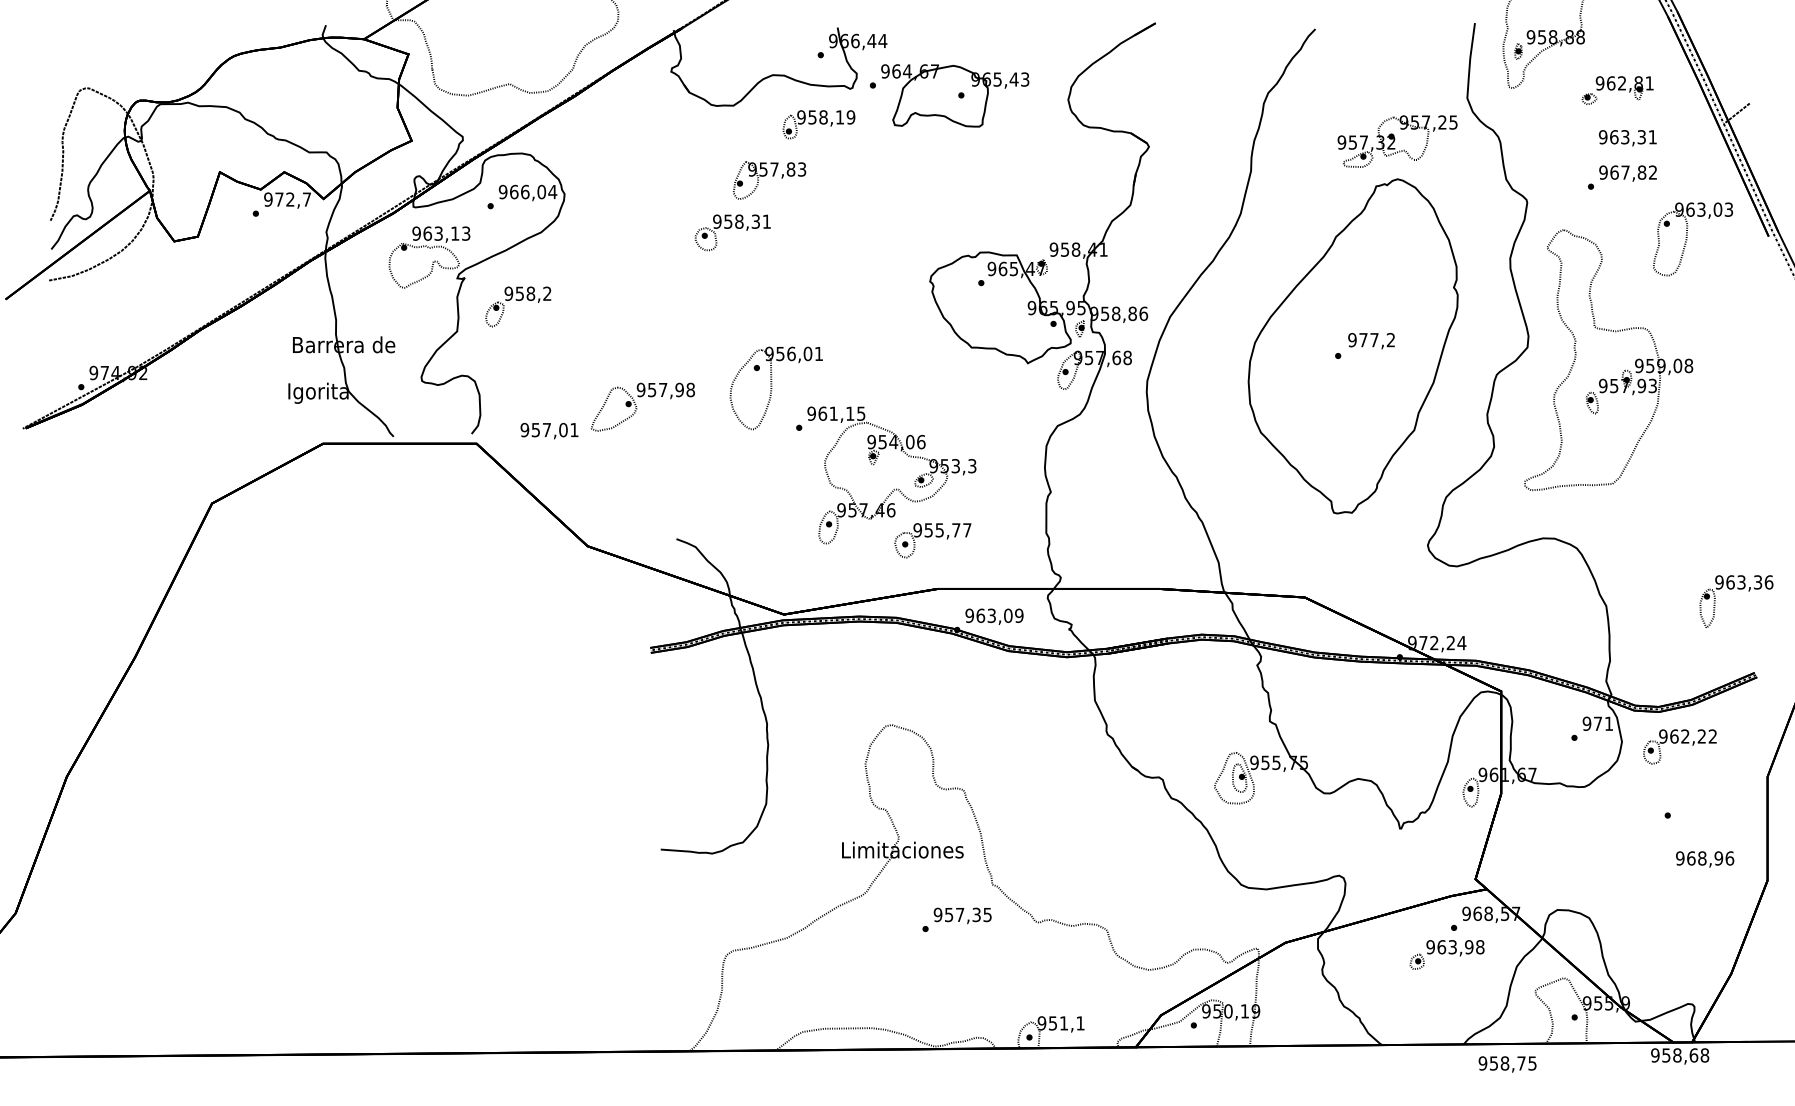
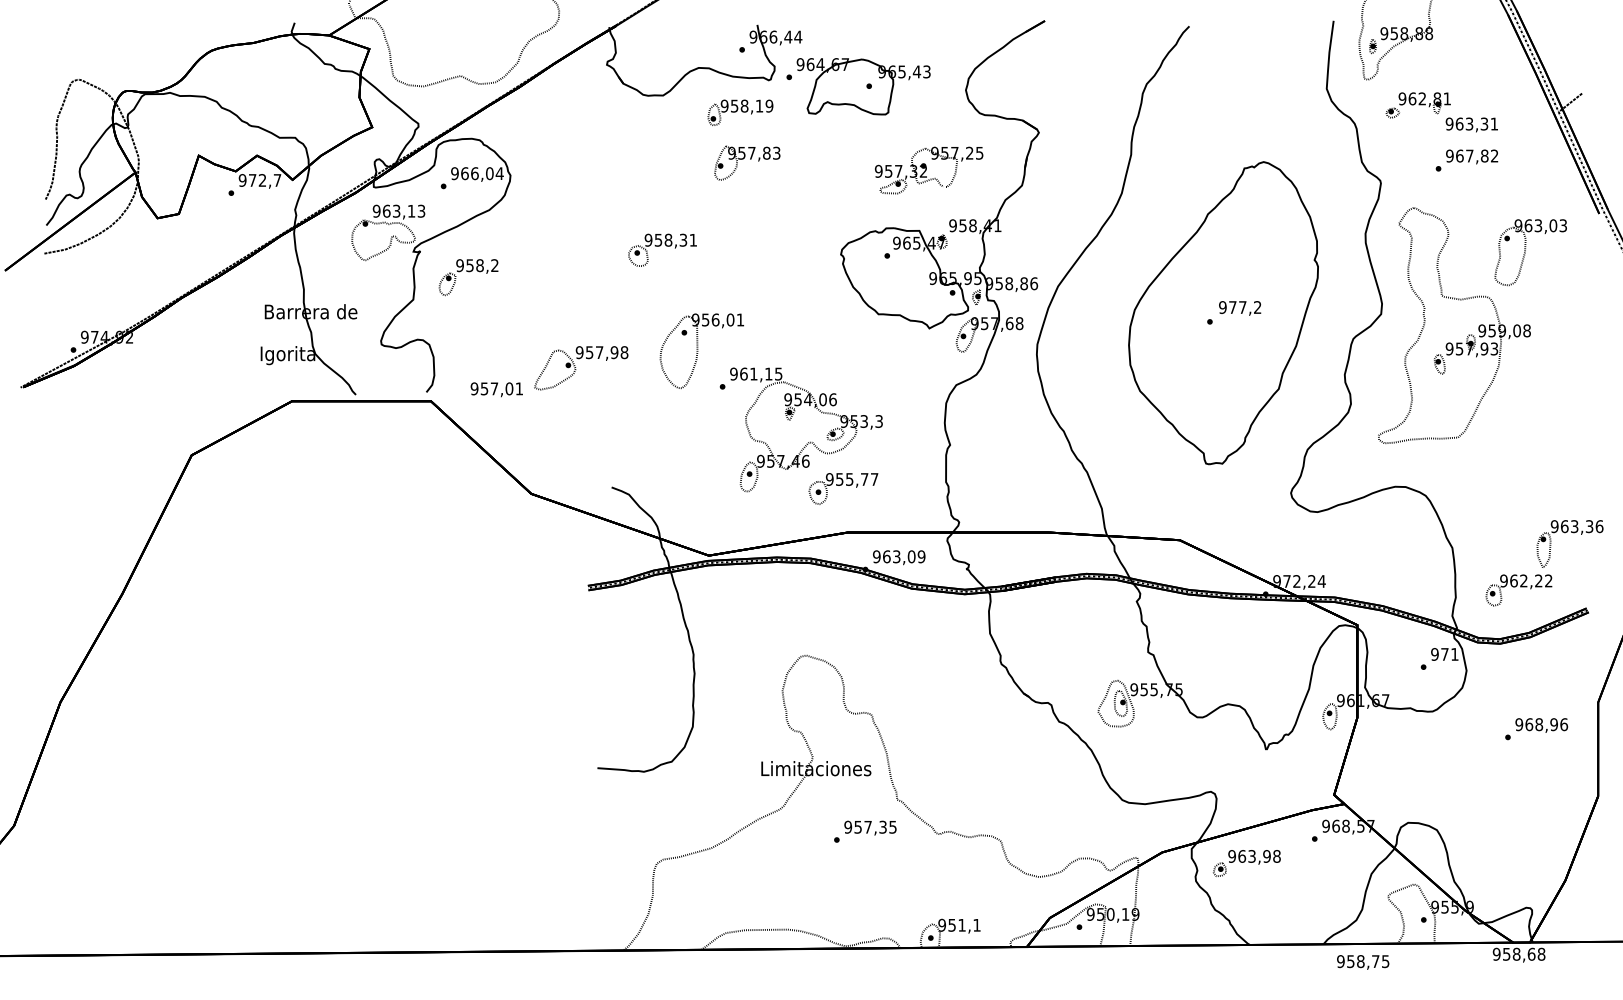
part: (1617, 90) -> (1418, 105), moved
part: (1397, 141) -> (929, 170), moved
part: (769, 180) -> (747, 163), moved
part: (732, 232) -> (662, 249), moved
part: (1692, 239) -> (1530, 252), moved
part: (1679, 746) -> (1518, 589), moved
text: (1705, 859) -> (1542, 725), moved
part: (1446, 954) -> (1246, 863), moved

